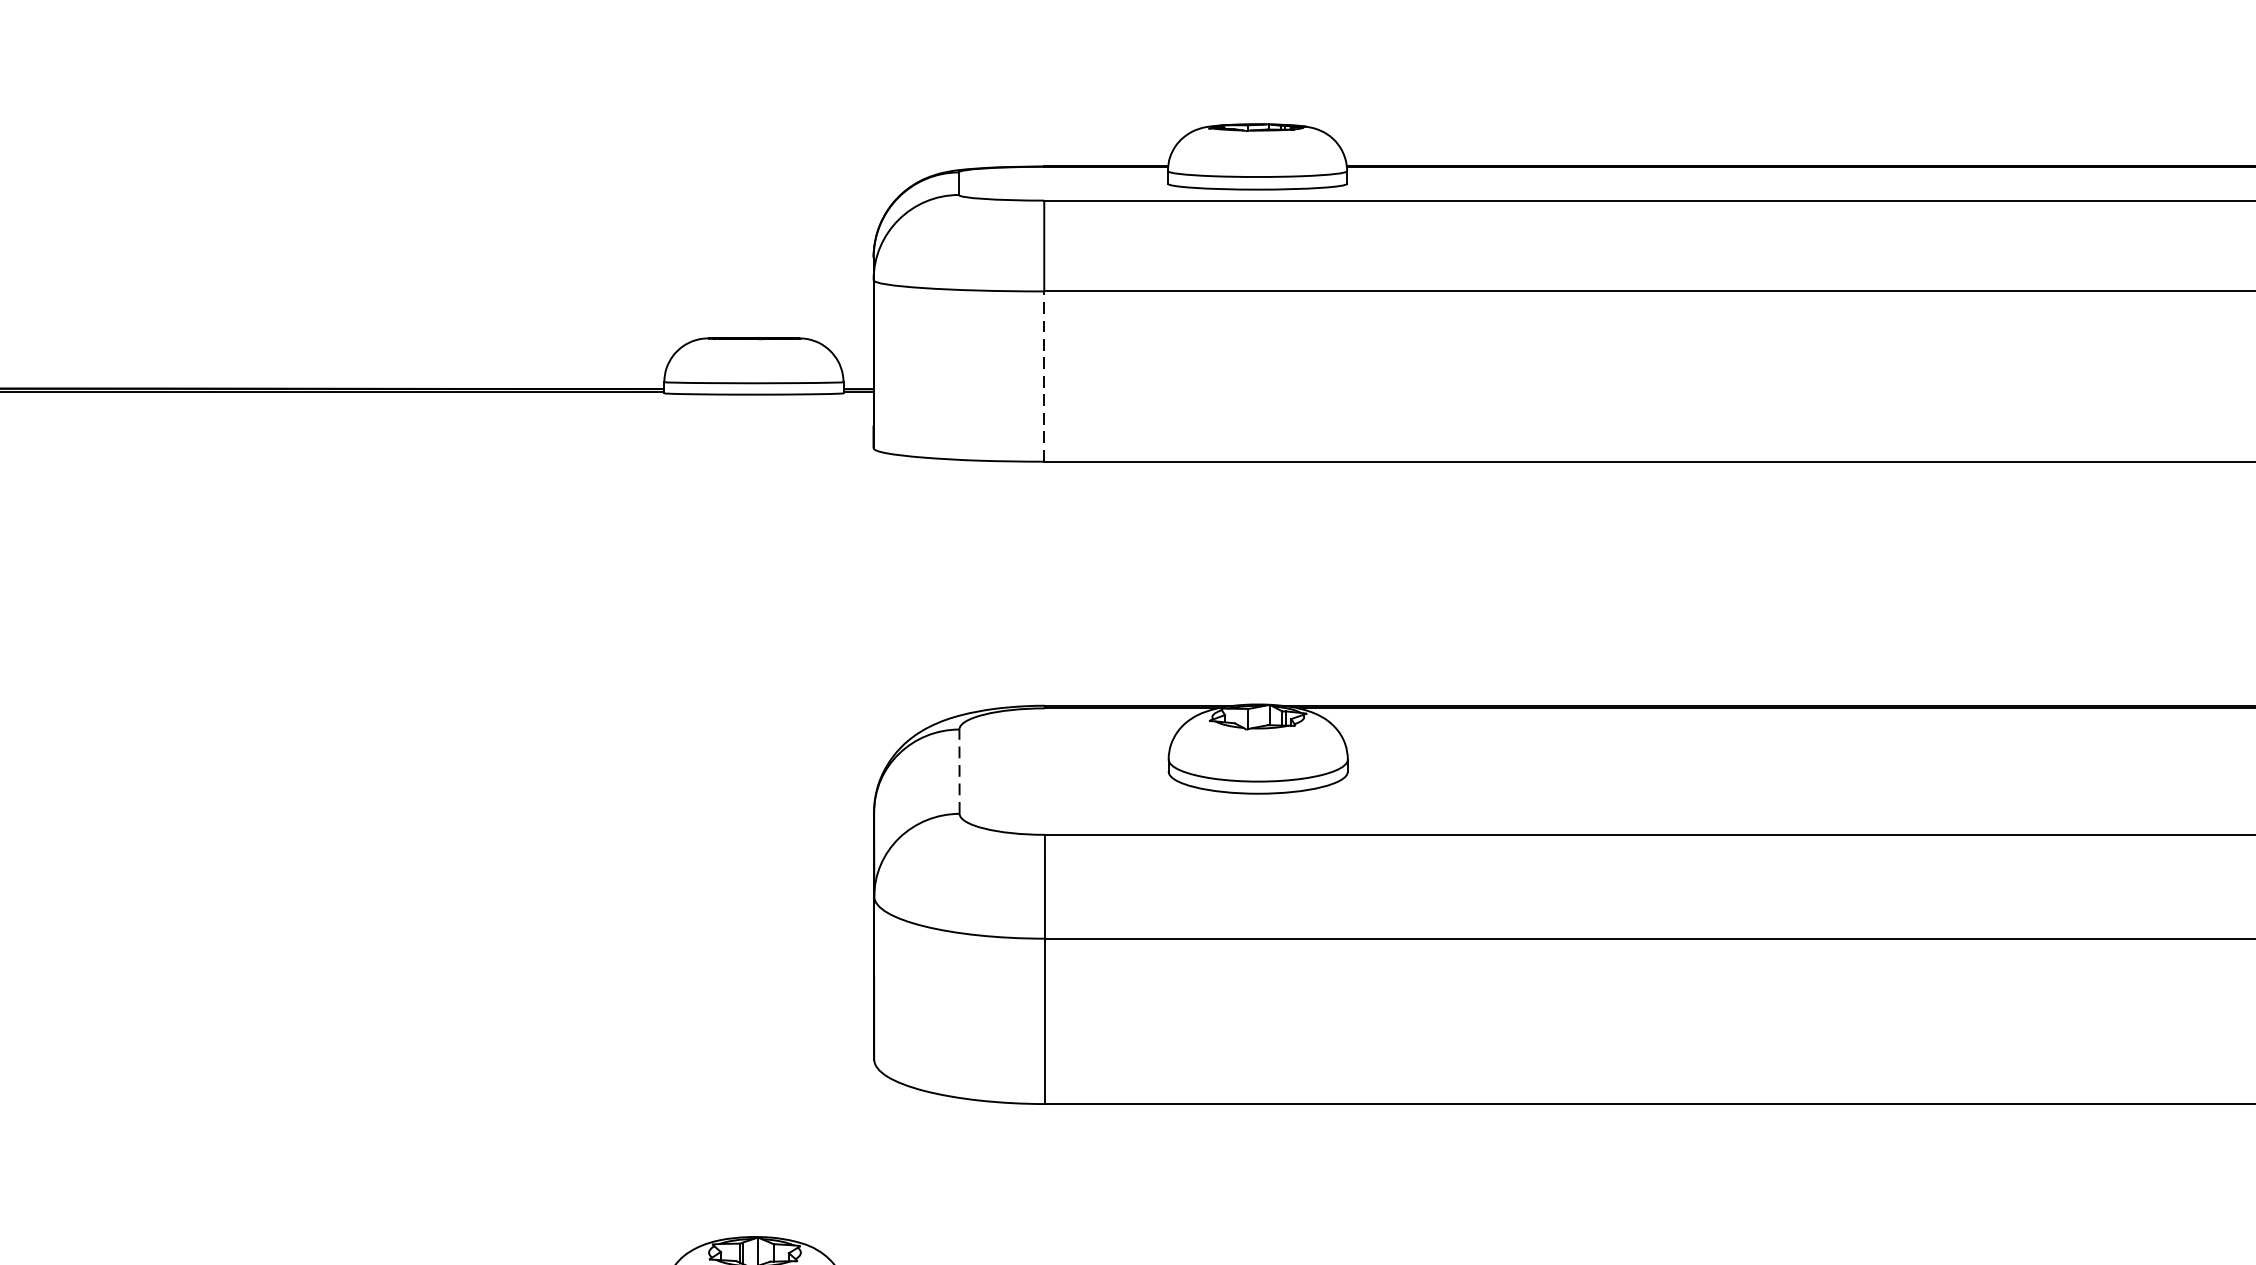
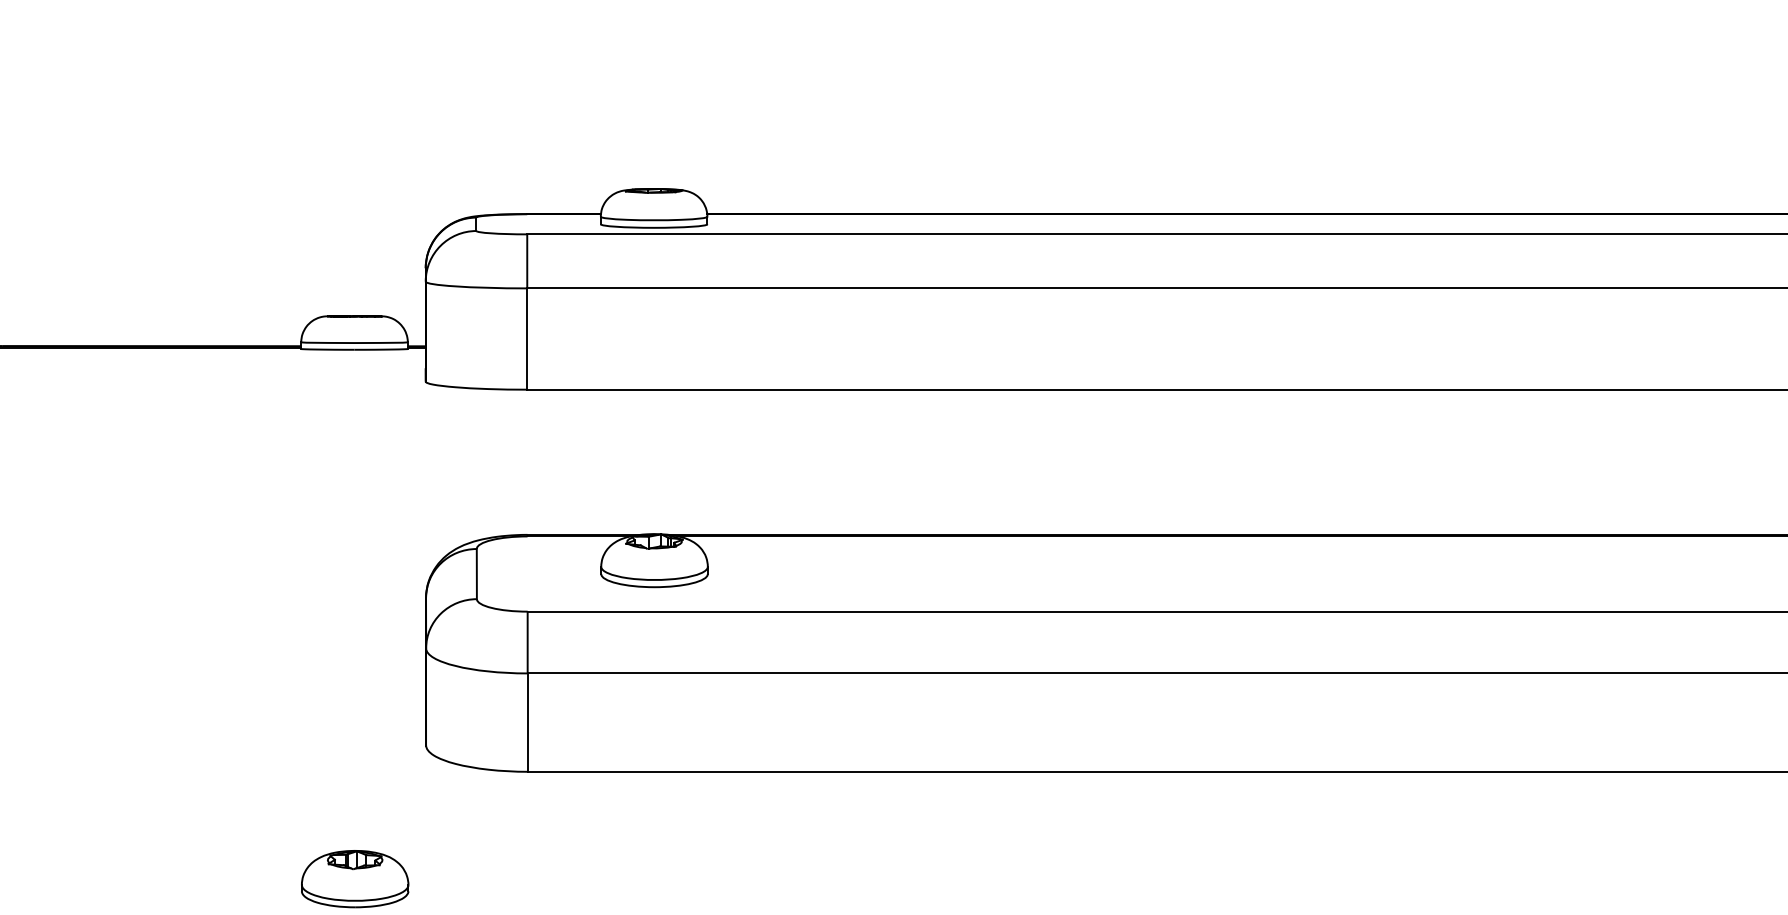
line: (1044, 377) -> (527, 339), dashed -> solid
line: (958, 770) -> (476, 573), dashed -> solid

